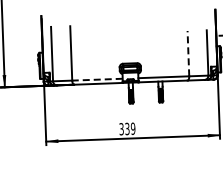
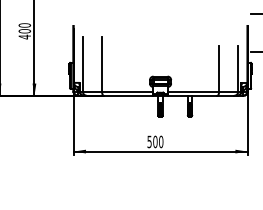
line: (188, 53) -> (219, 68), dashed -> solid
line: (96, 79) -> (126, 91), dashed -> solid
text: (127, 128) -> (155, 141), 339 -> 500

